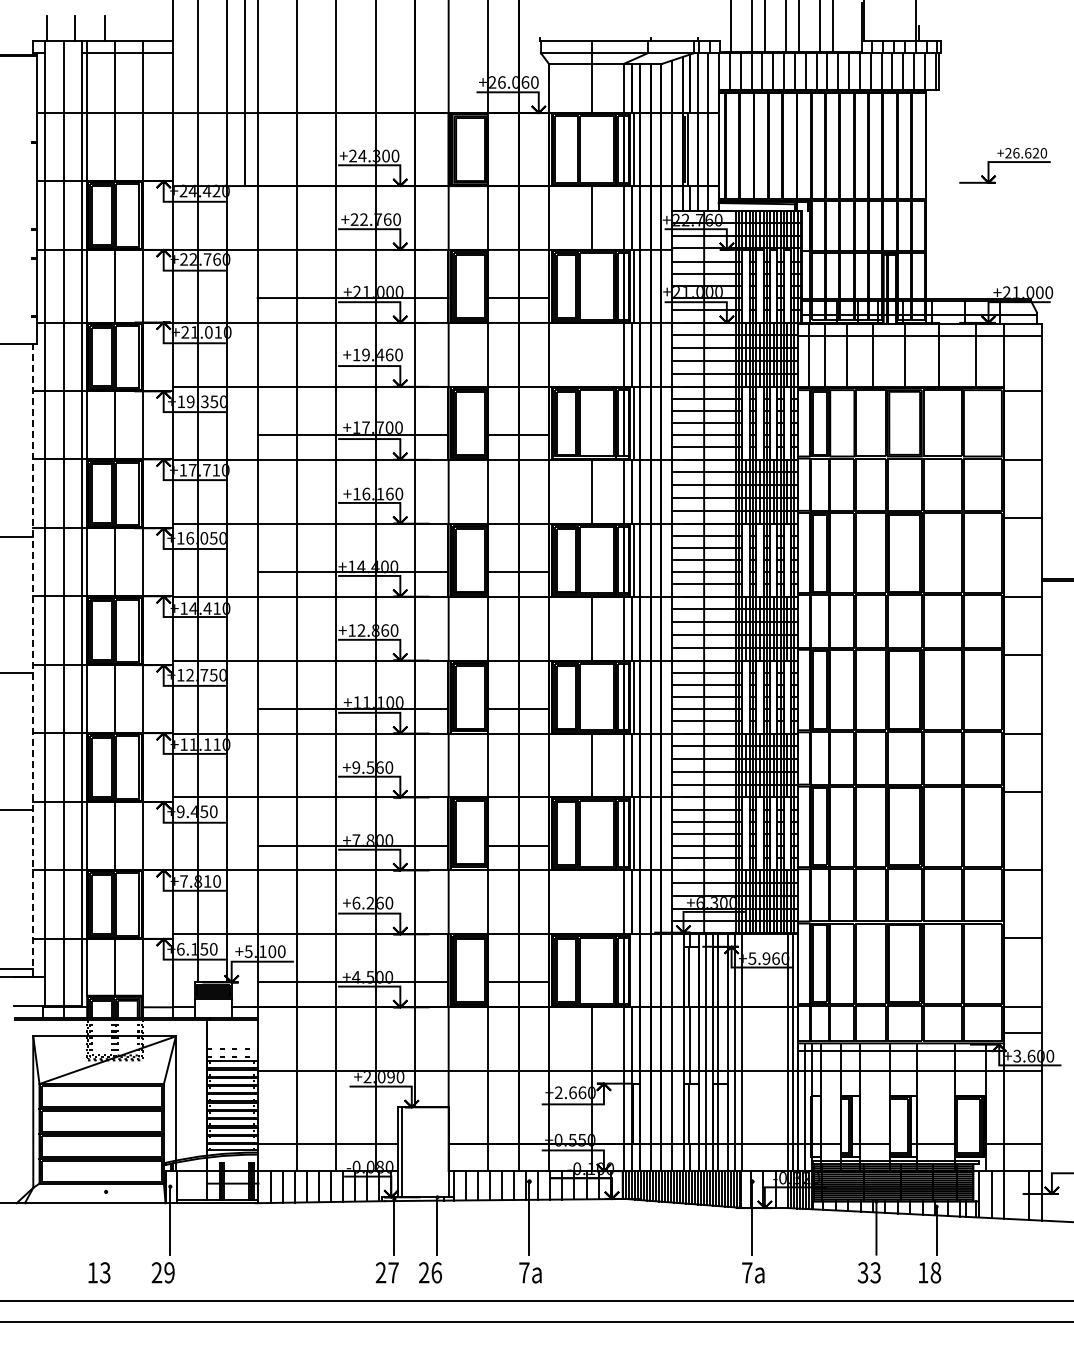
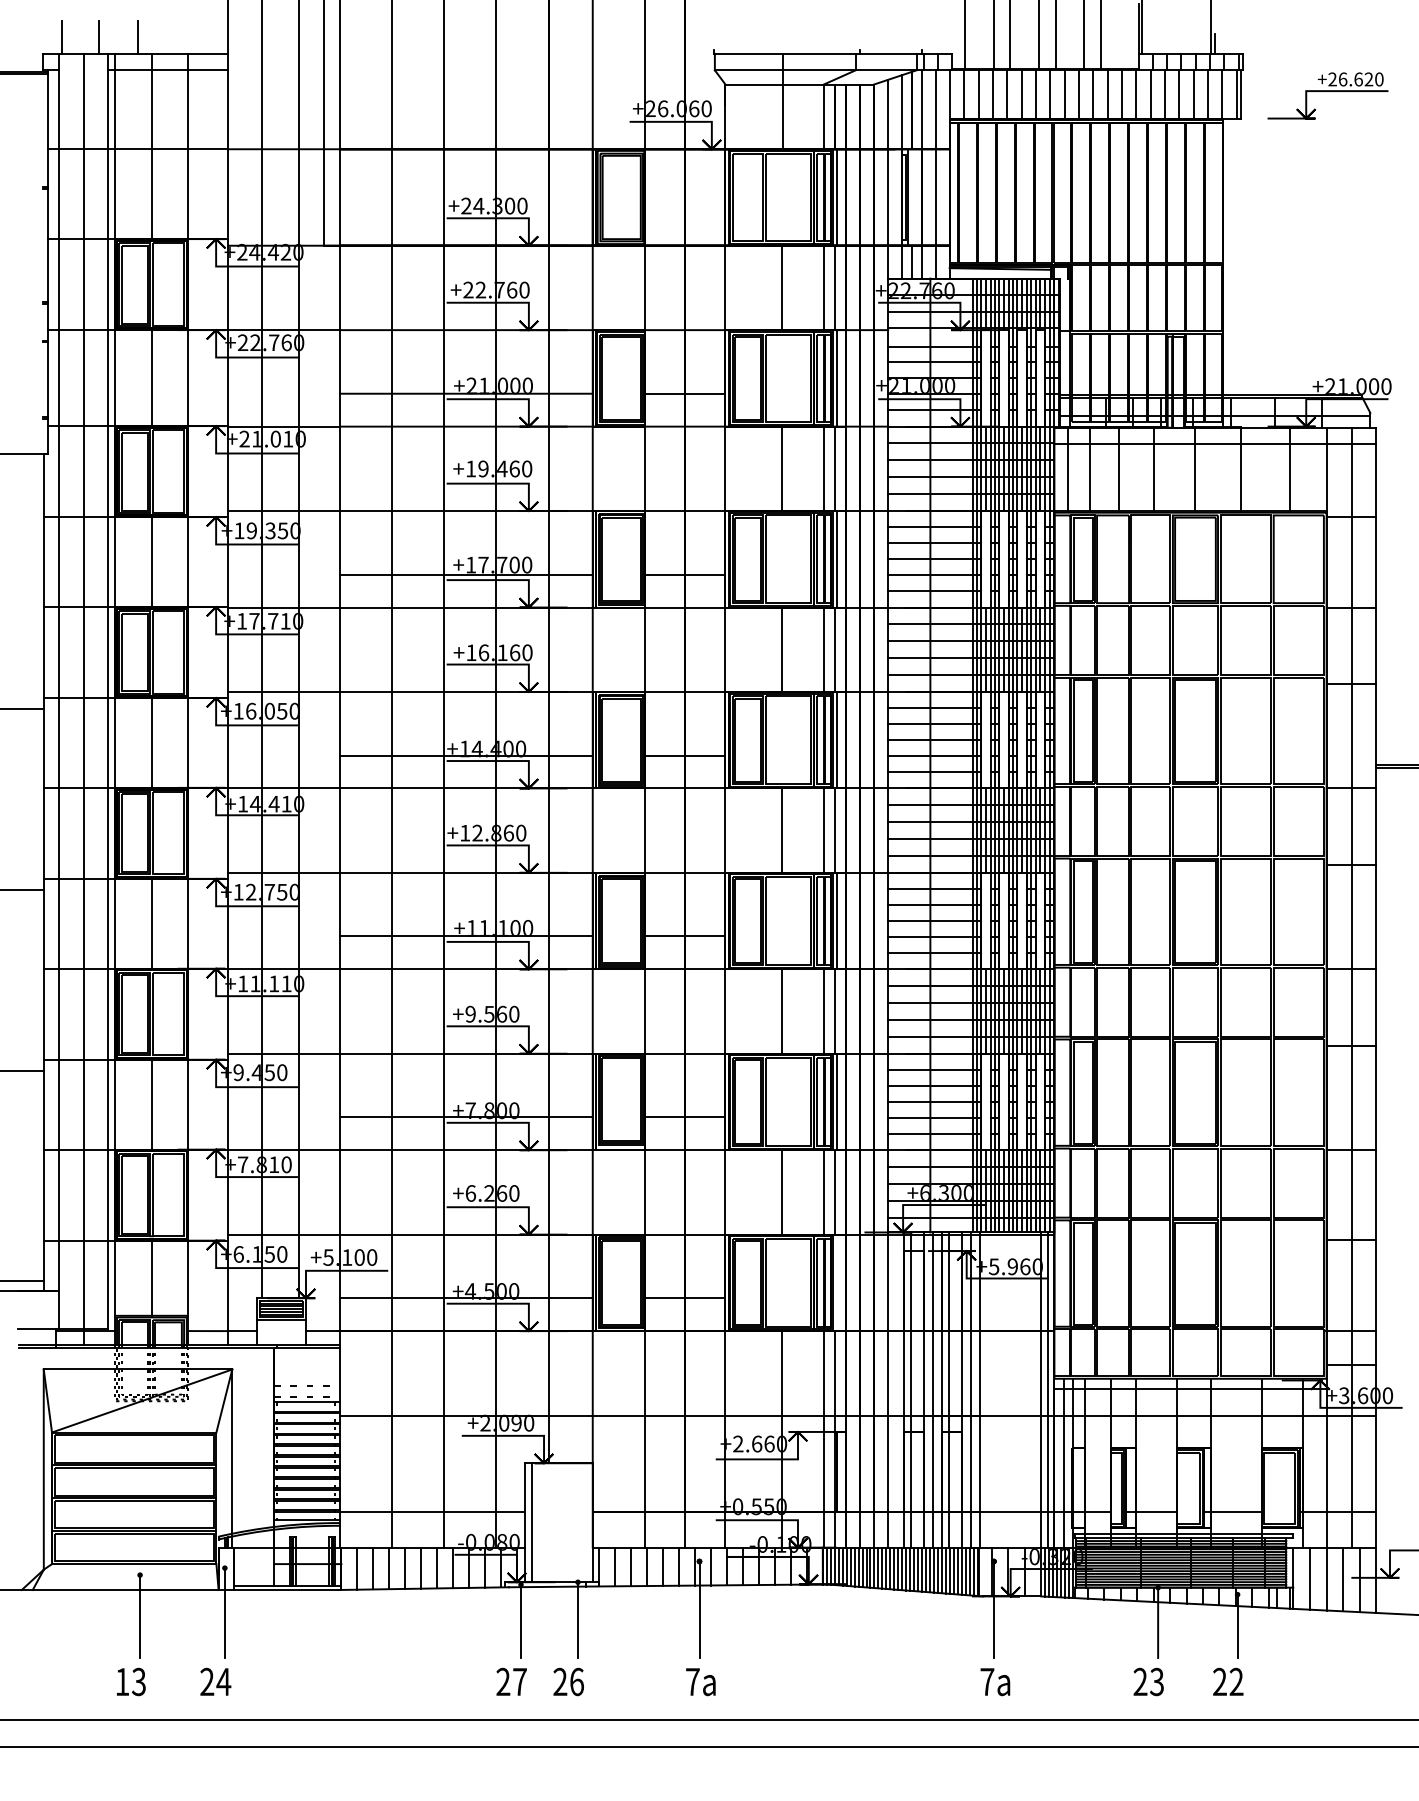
part: (1004, 165) -> (1327, 95), moved
line: (592, 354) -> (782, 468), added
line: (33, 660) -> (44, 872), dashed -> solid
line: (1022, 747) -> (1351, 987), added
line: (592, 902) -> (782, 1192), added
line: (1016, 1195) -> (1343, 1579), added
line: (106, 1222) -> (140, 1615), added
text: (169, 1272) -> (223, 1681), 29 -> 24
text: (862, 1272) -> (1139, 1681), 33 -> 23
text: (929, 1272) -> (1228, 1681), 18 -> 22

